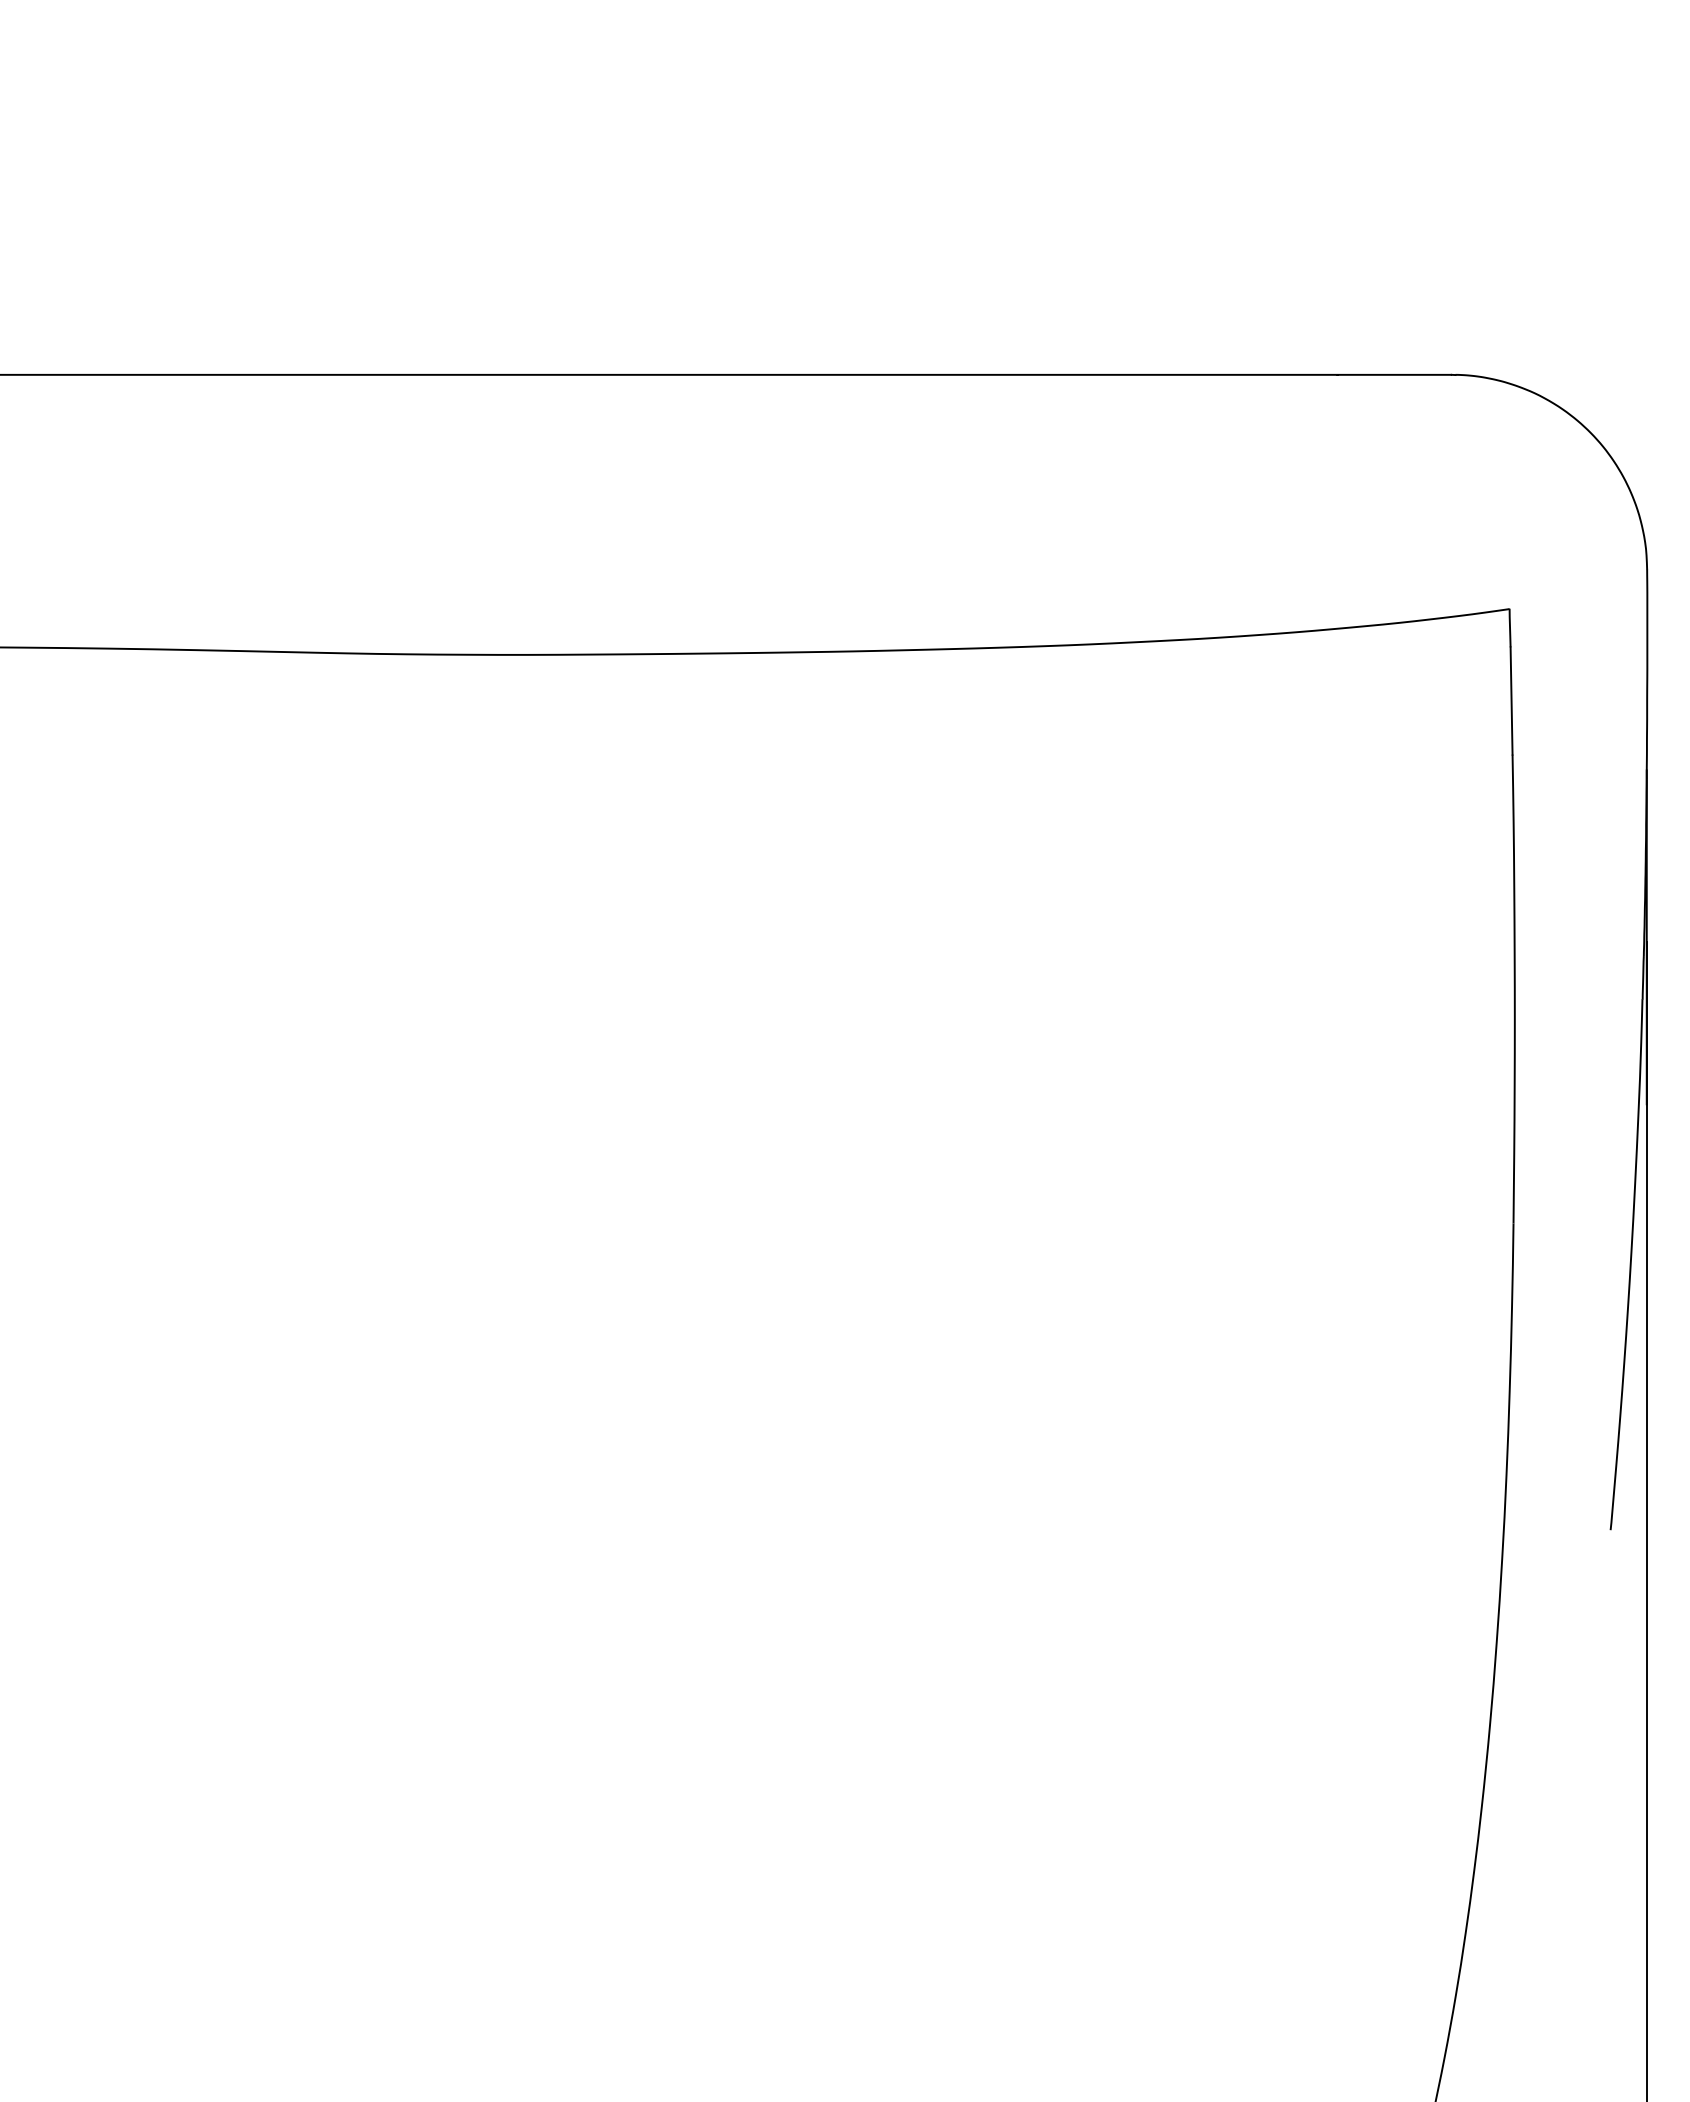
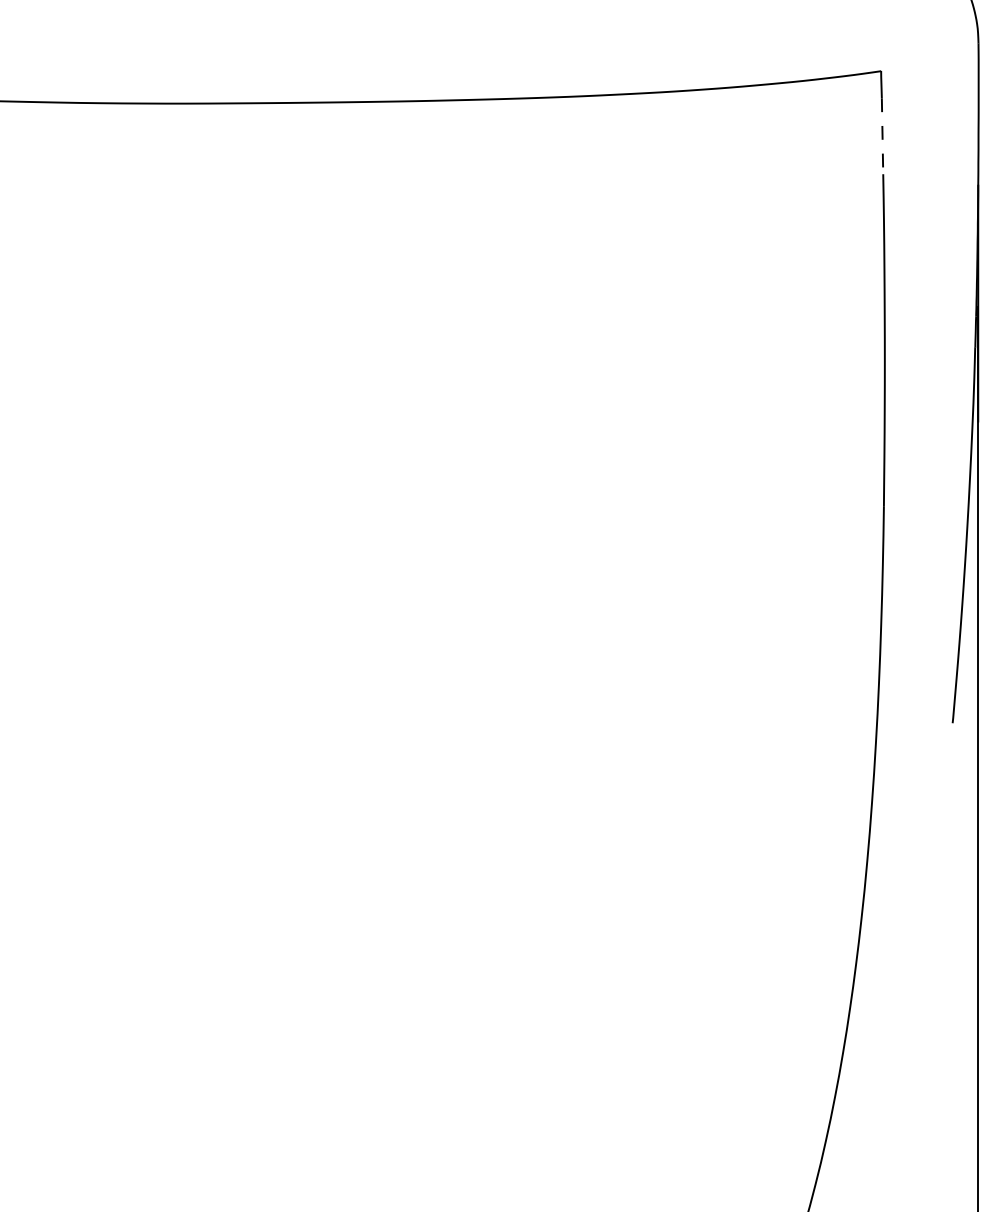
line: (1511, 701) -> (882, 136), solid -> dashed

